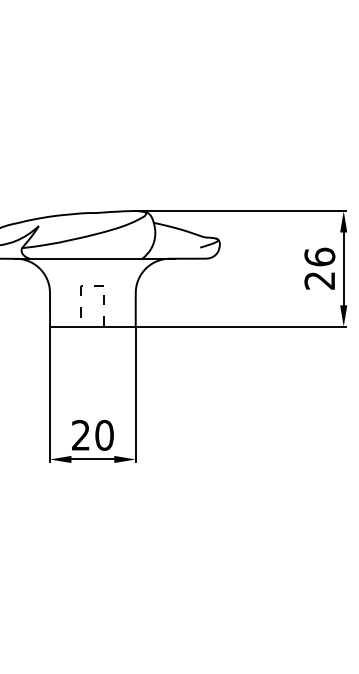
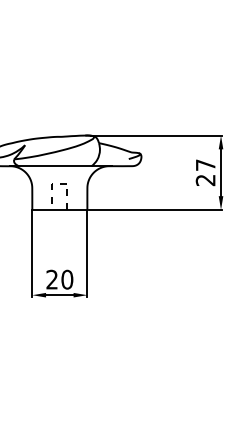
text: (319, 256) -> (205, 164), 26 -> 27

